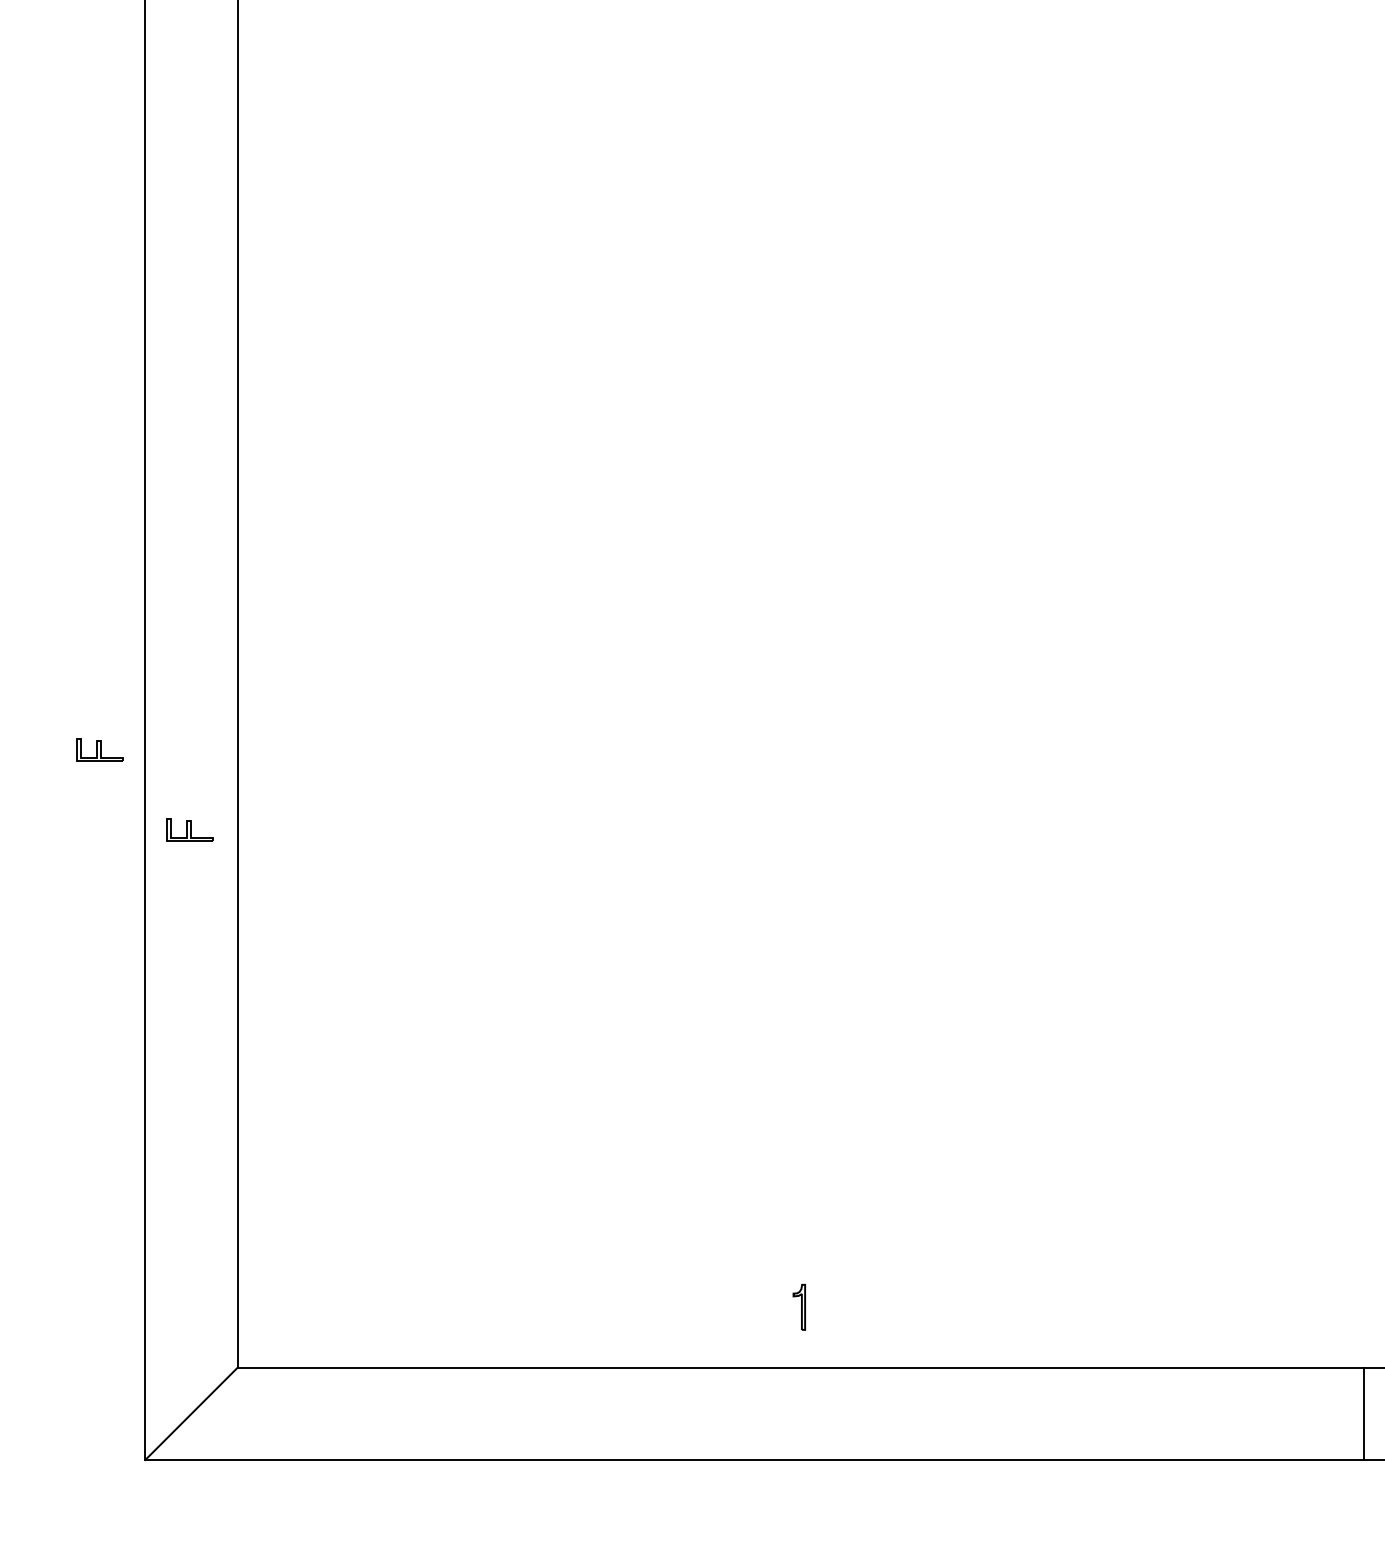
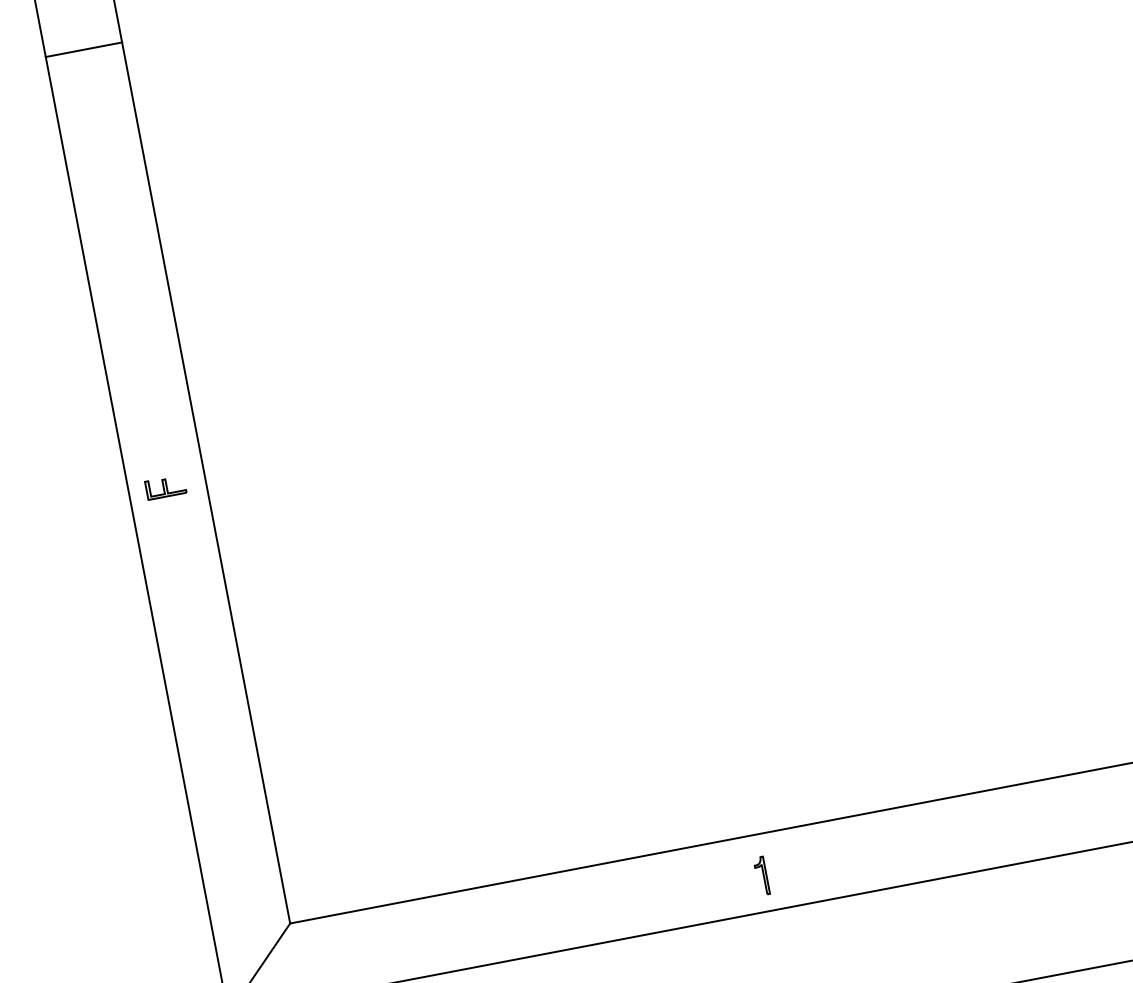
line: (191, 300) -> (83, 49), added
part: (99, 749) -> (78, 434), removed
part: (798, 1306) -> (760, 875), moved

